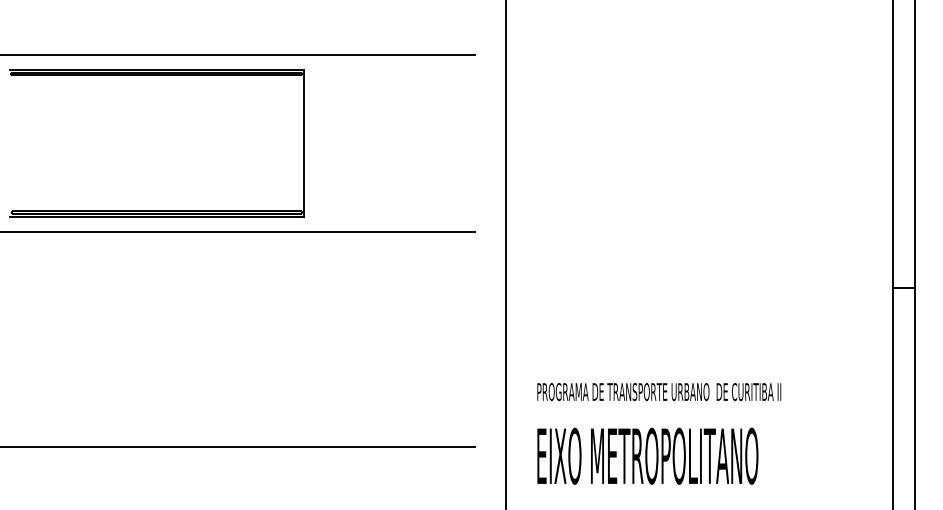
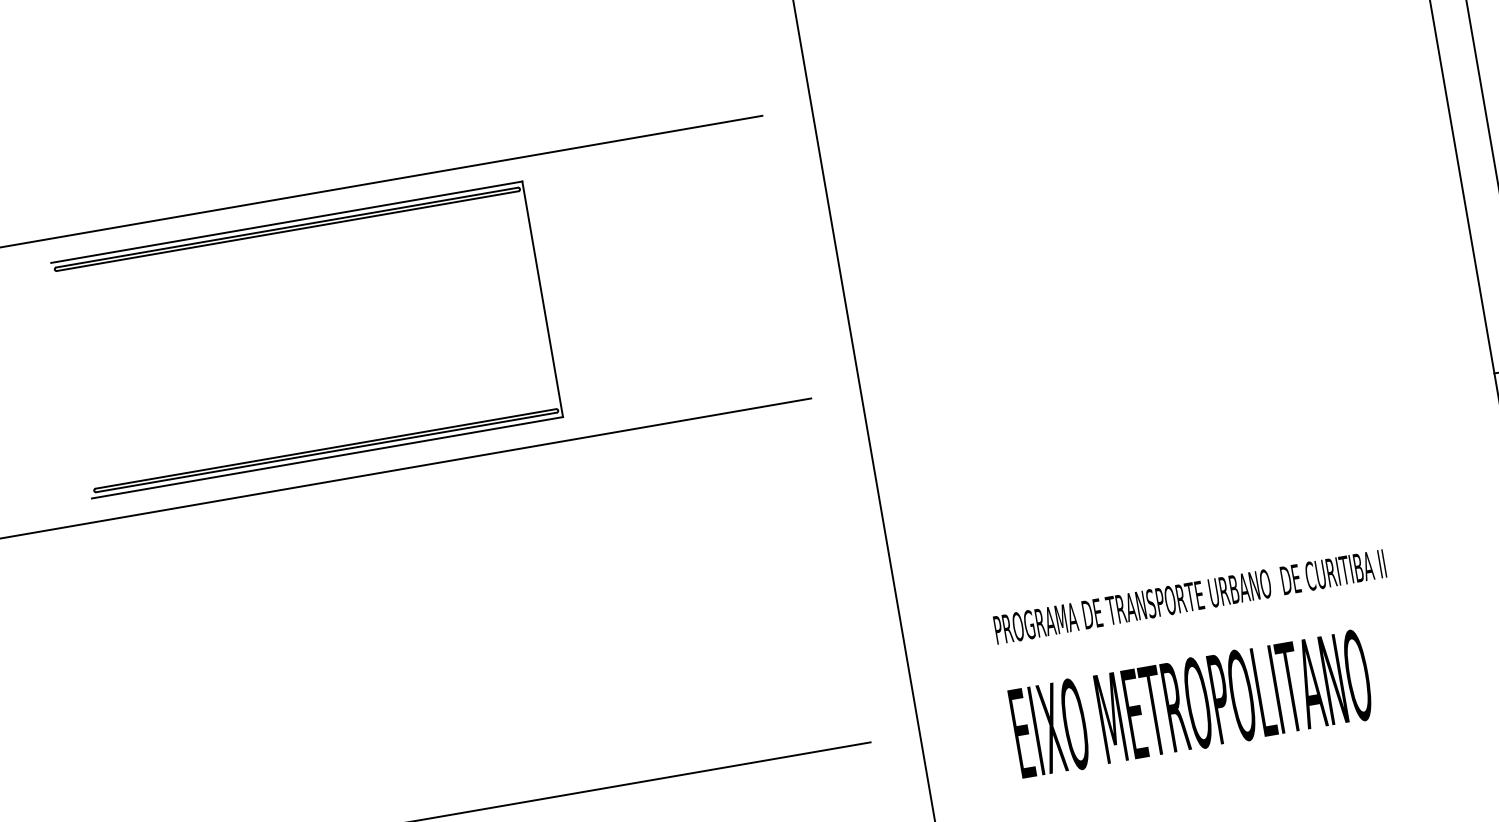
part: (156, 210) -> (325, 447), moved
text: (659, 392) -> (1190, 597), moved
text: (647, 455) -> (1190, 703), moved

